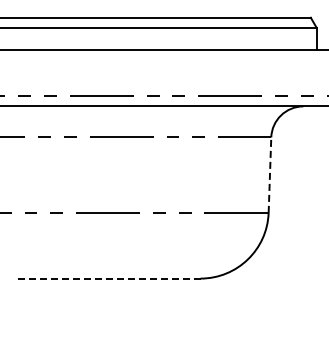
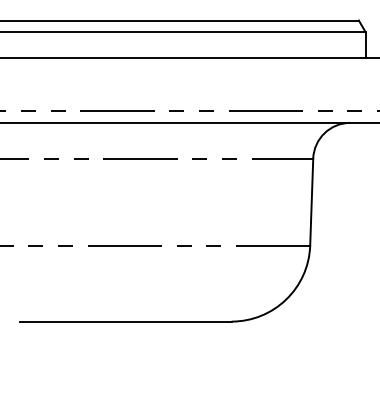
line: (269, 175) -> (311, 202), dashed -> solid
line: (108, 278) -> (125, 321), dashed -> solid

